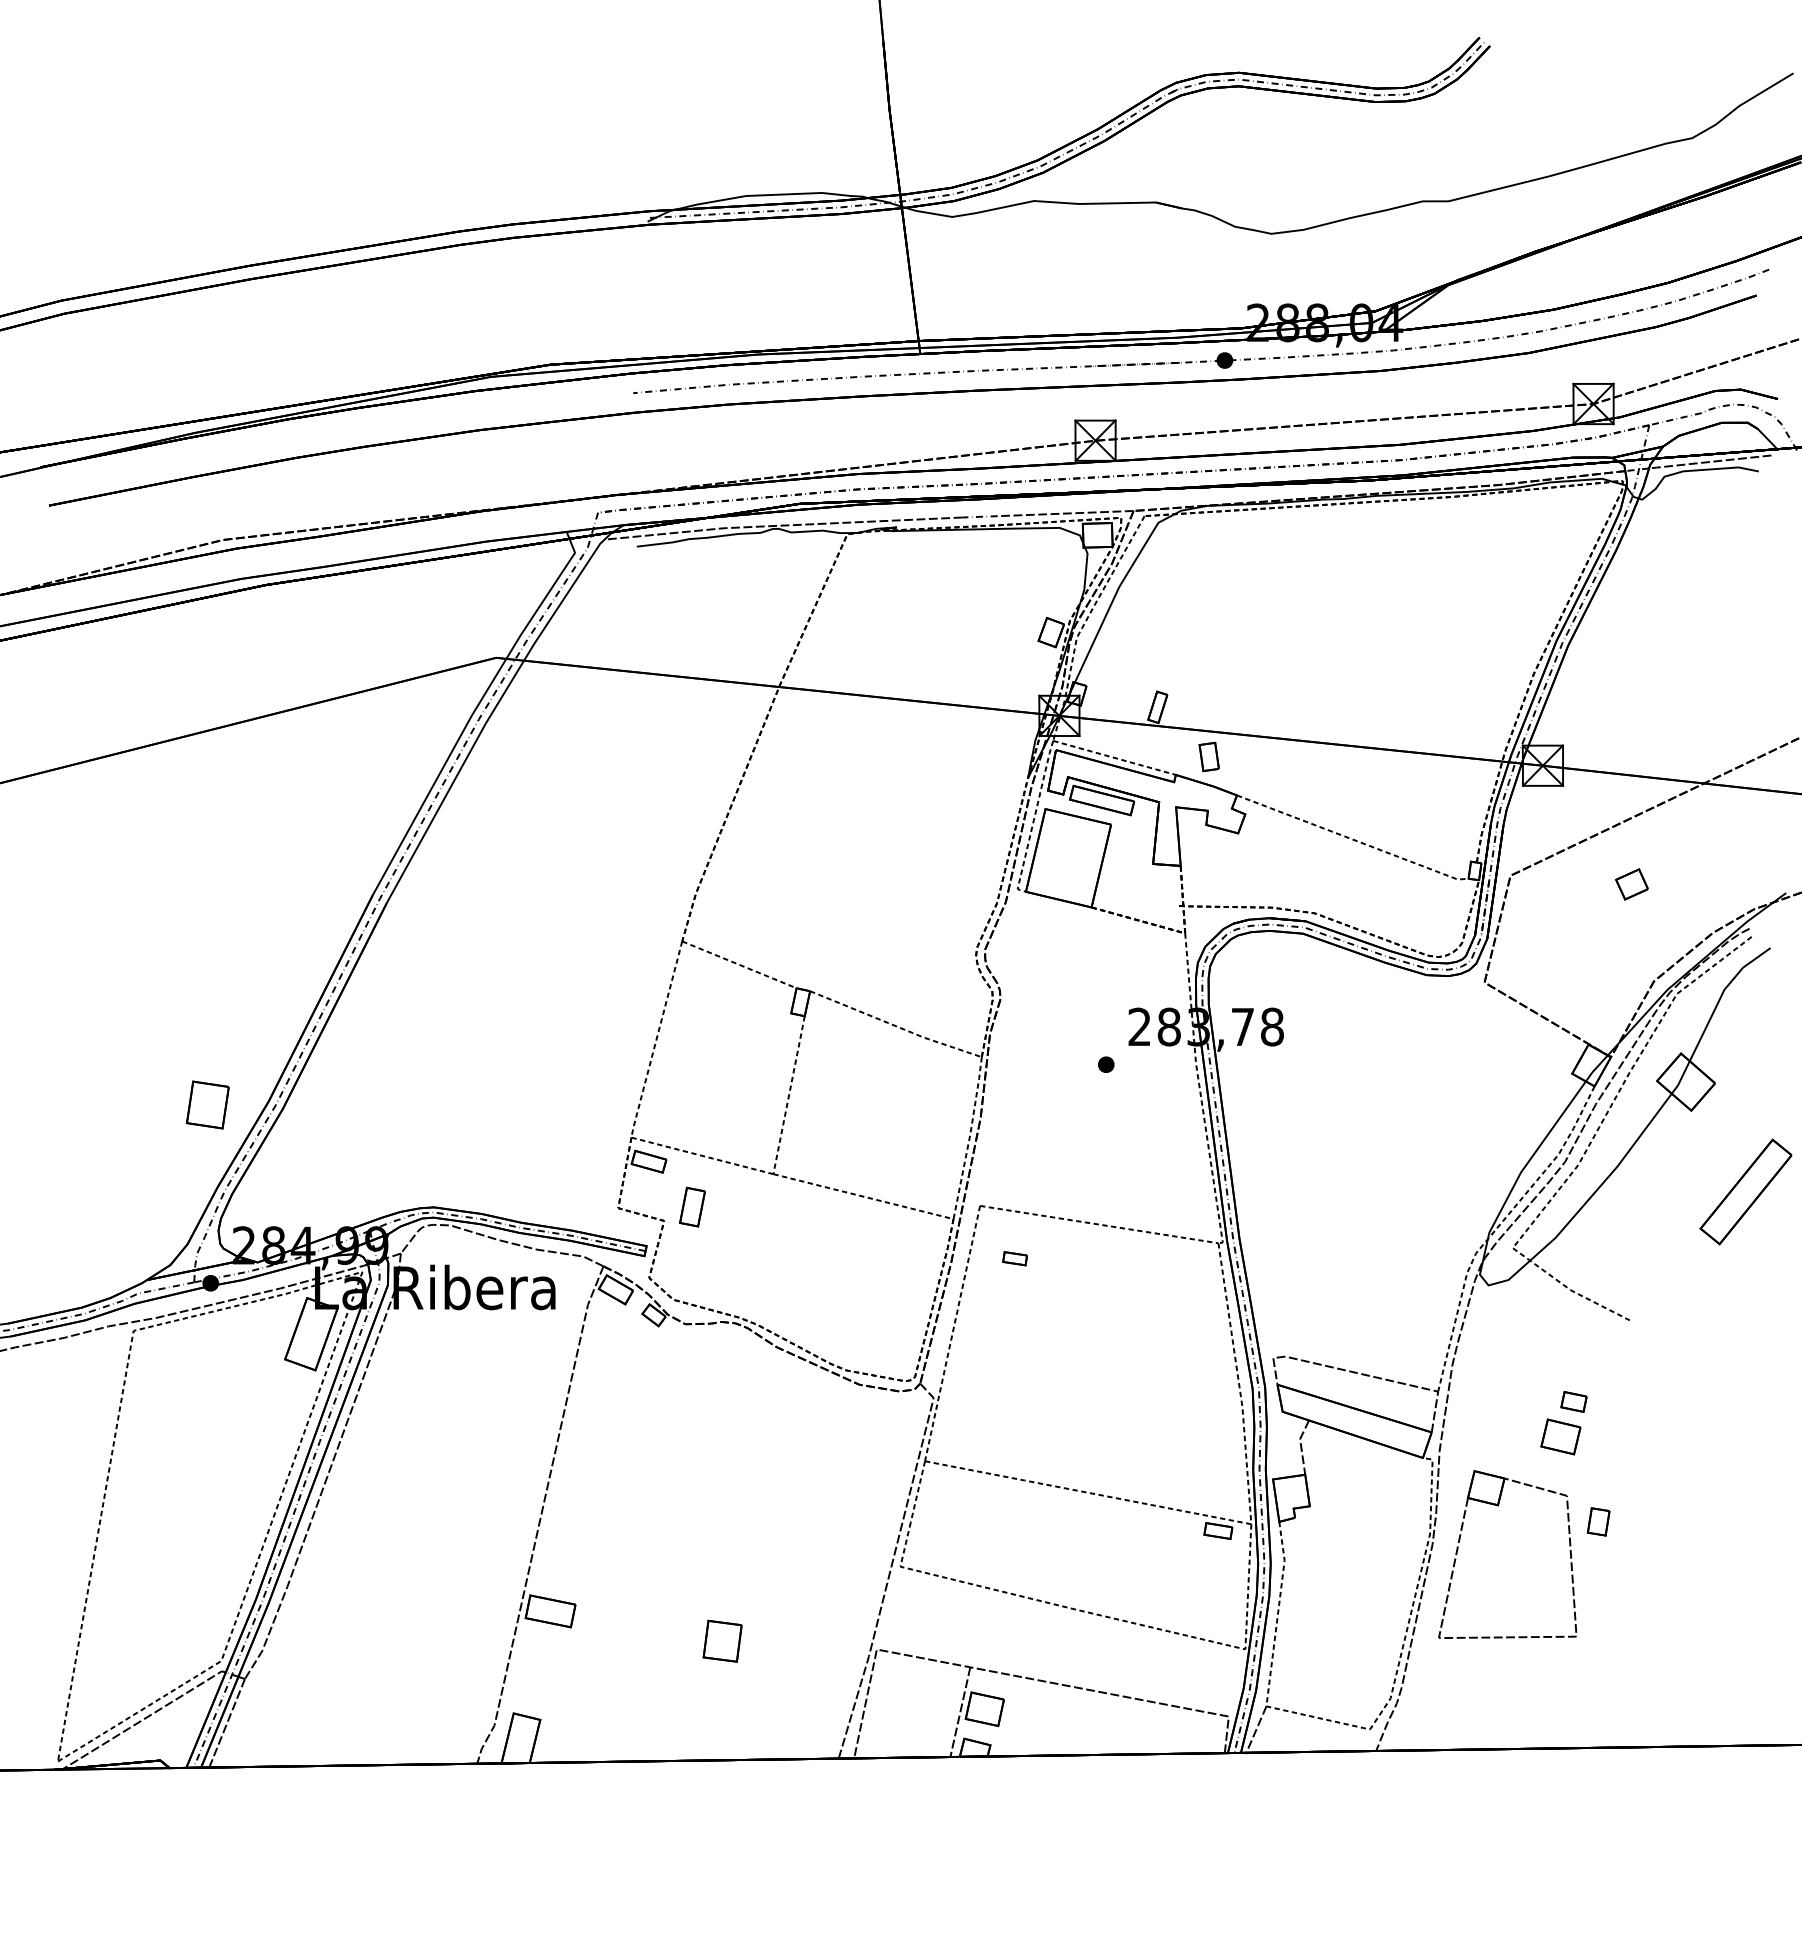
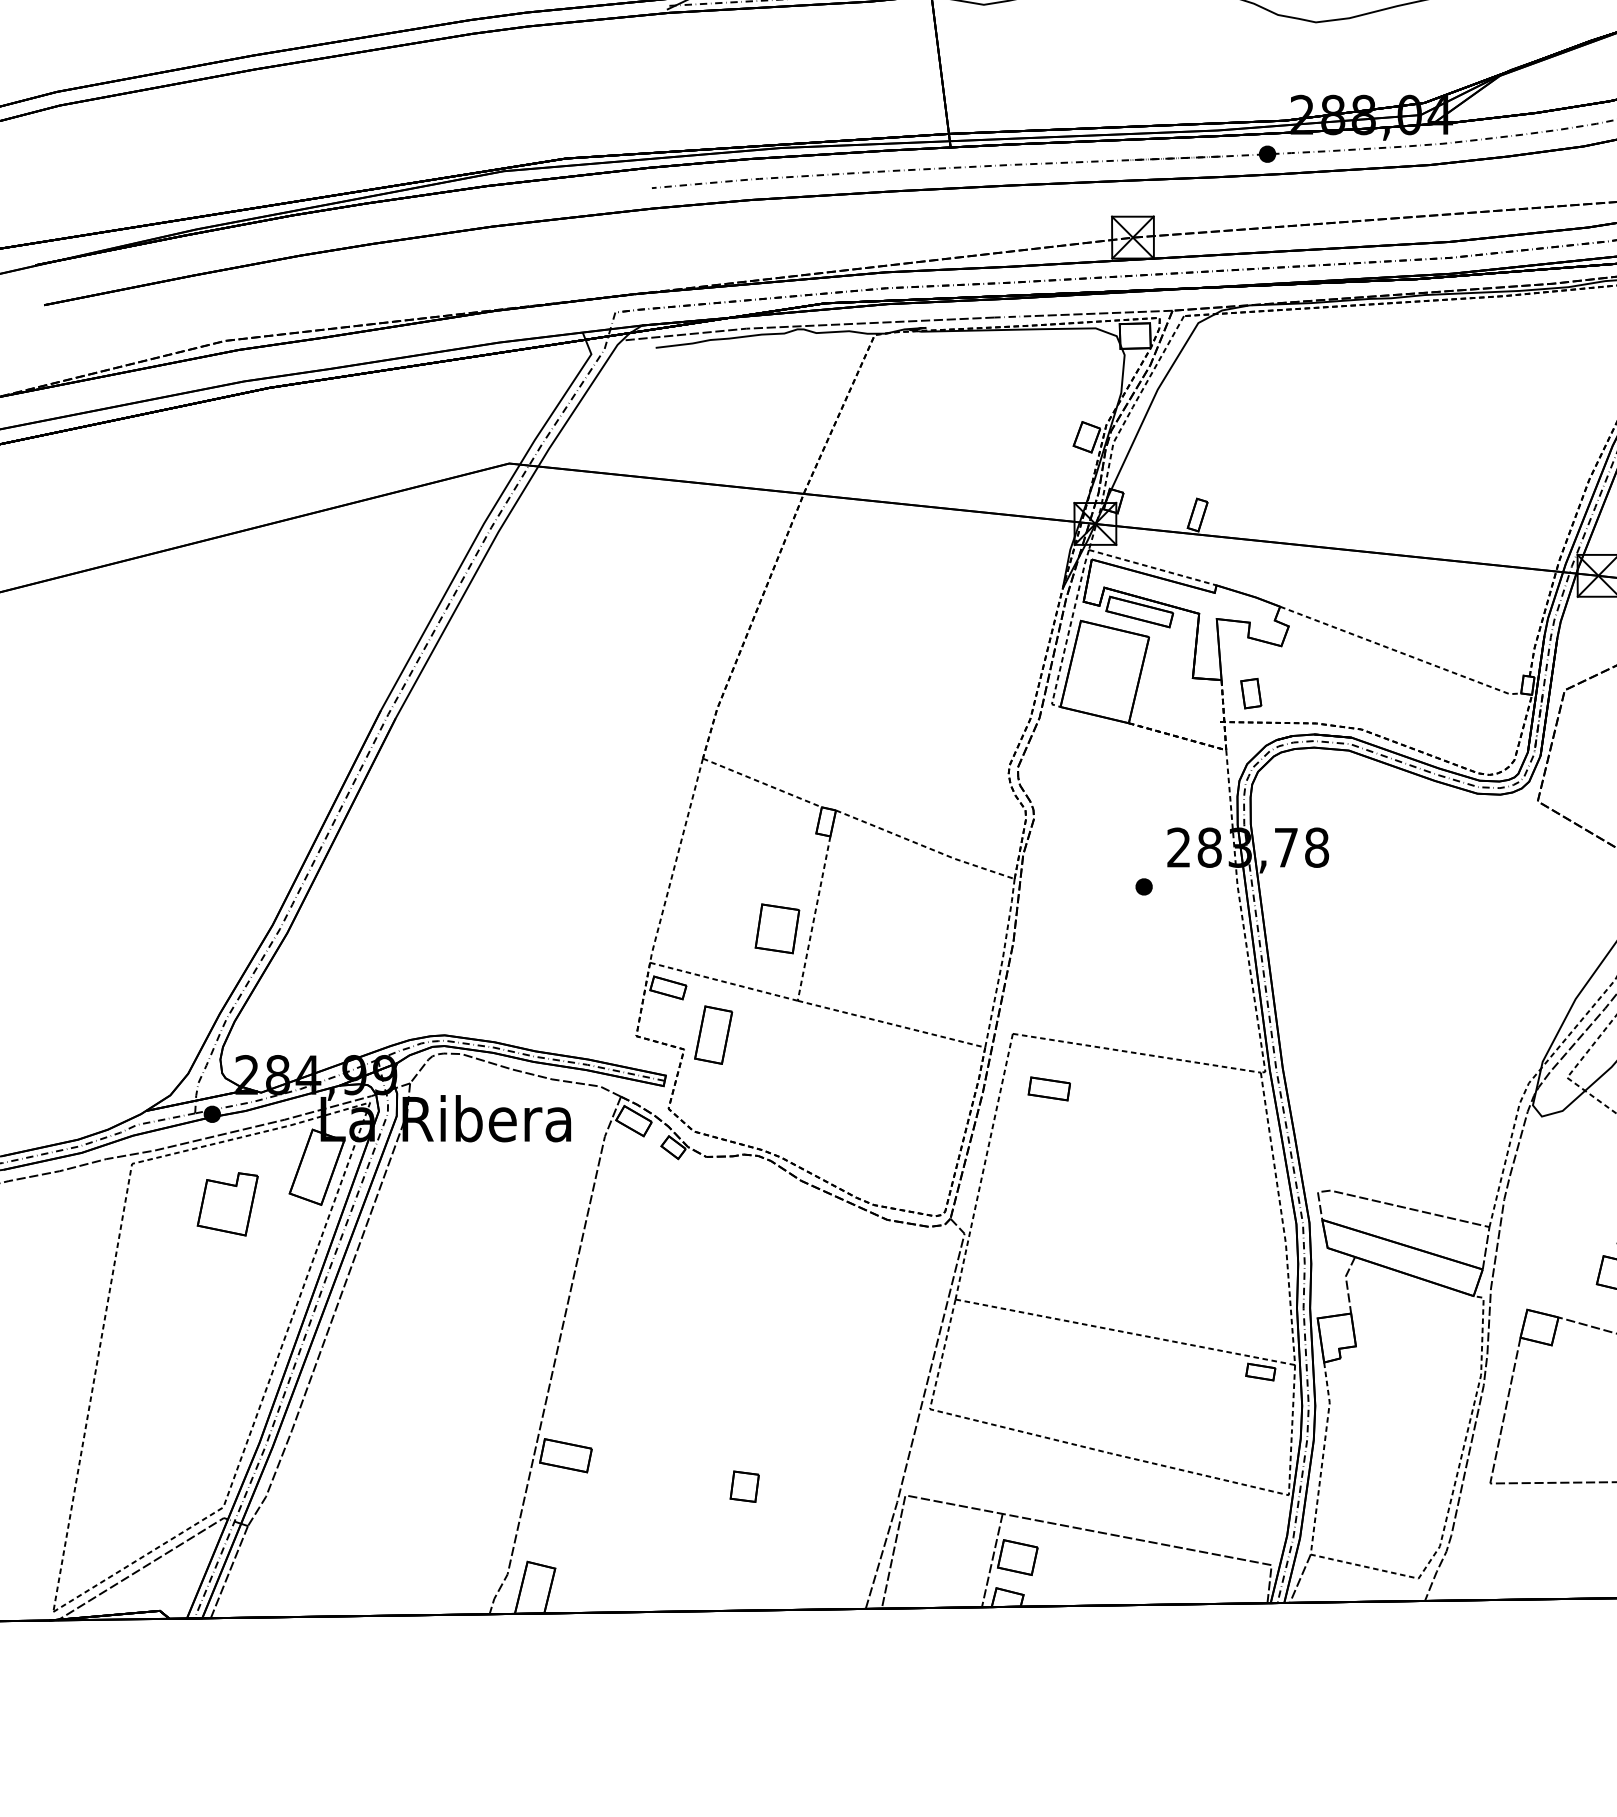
part: (1208, 756) -> (1250, 693), moved
part: (207, 1104) -> (777, 928), moved
part: (692, 1206) -> (713, 1034), size x1.43
part: (1014, 1258) -> (1048, 1088), size x1.67
part: (225, 1369) -> (227, 1204), added
part: (721, 1640) -> (743, 1486), size x0.71

